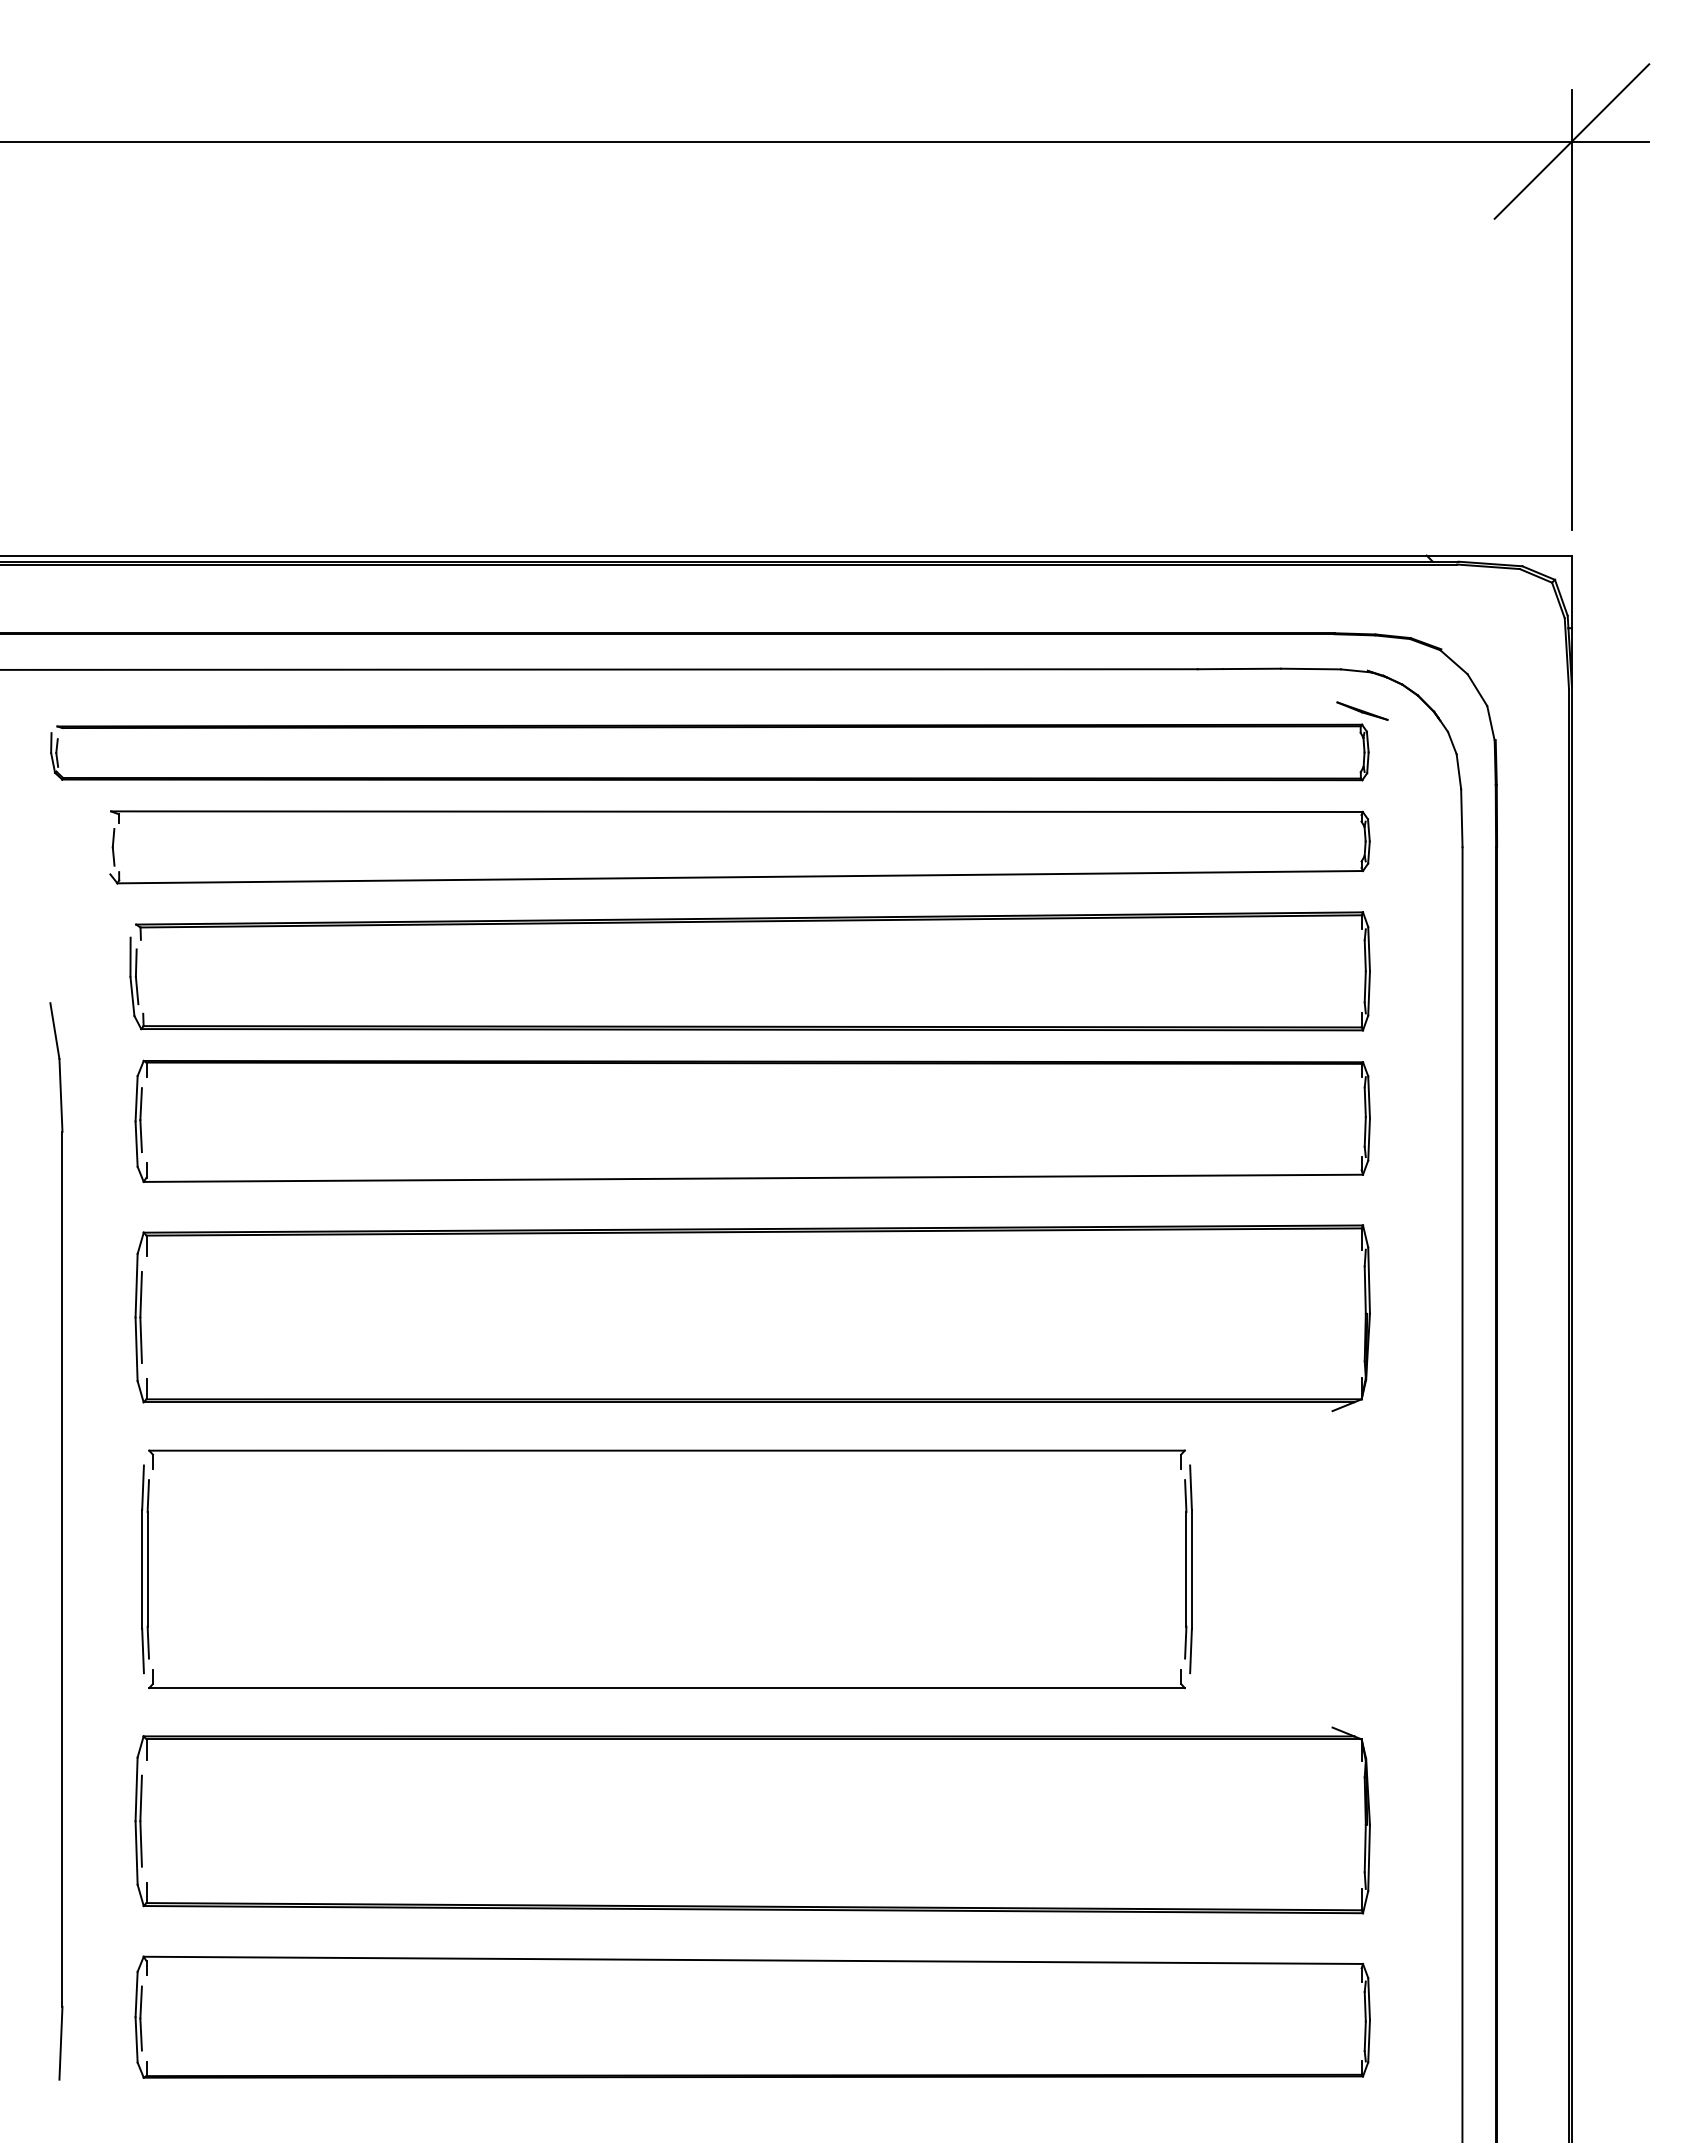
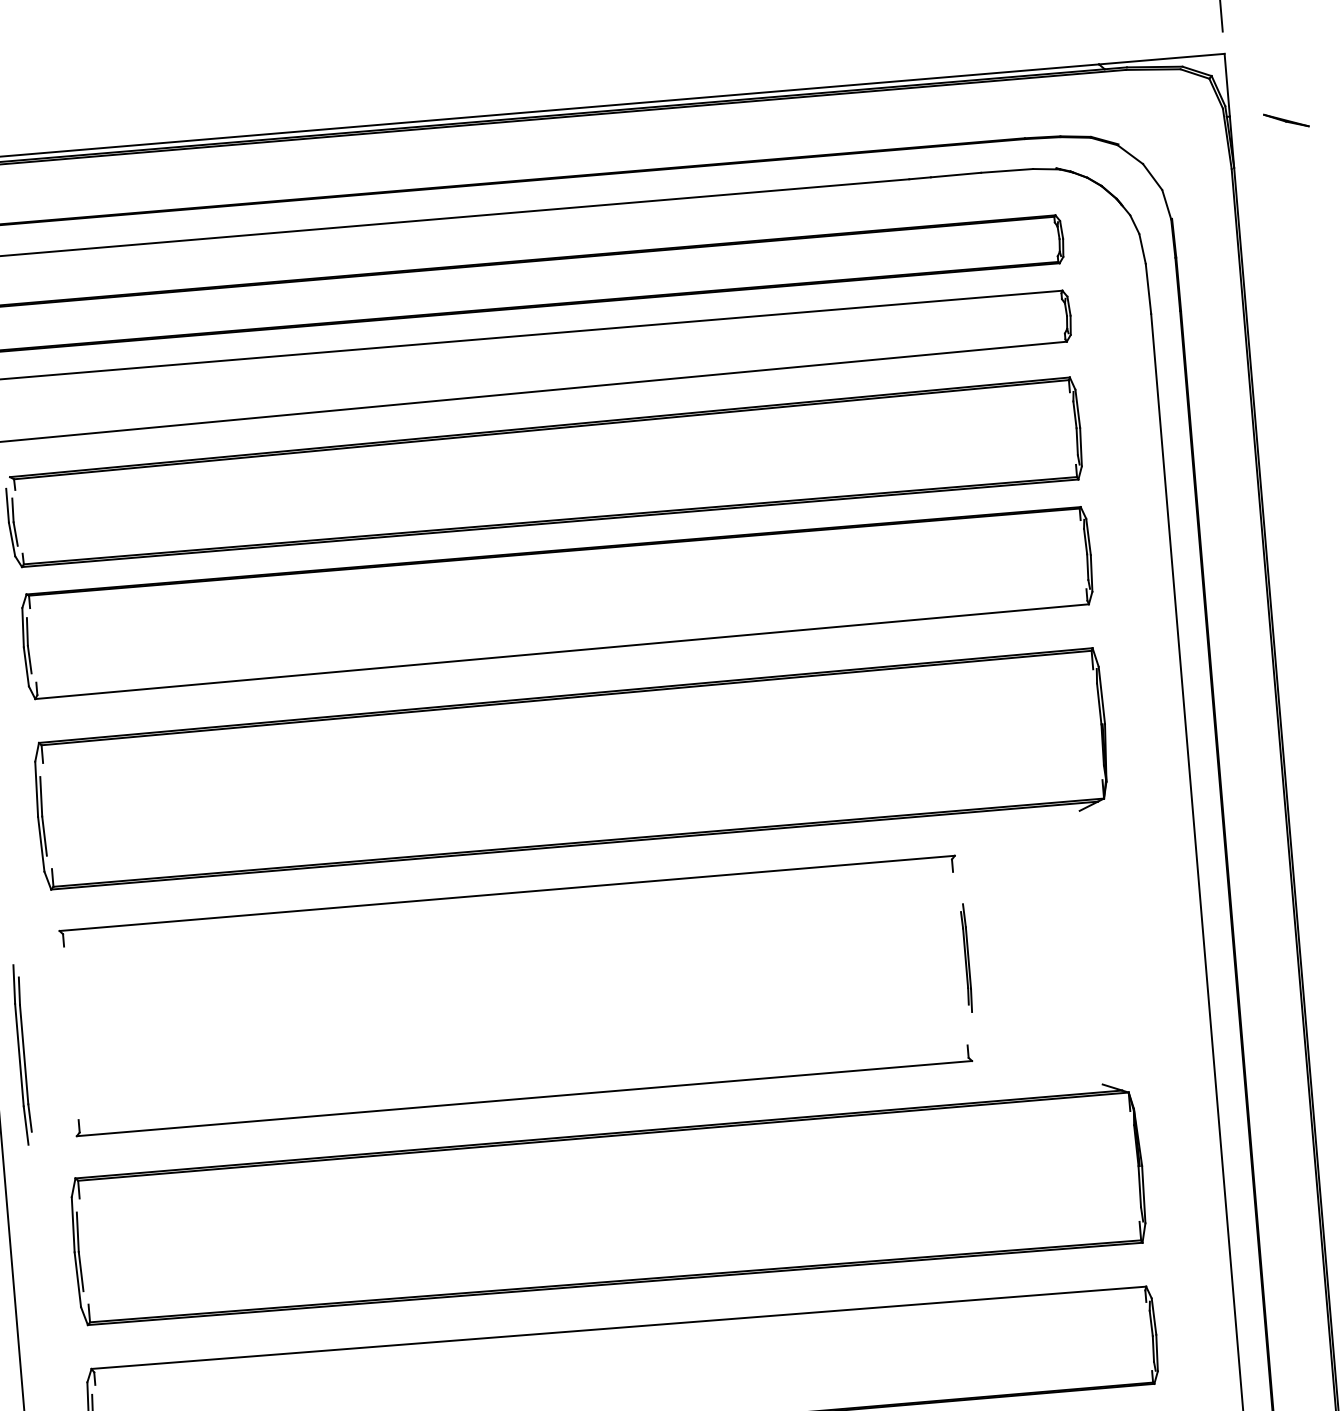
line: (1362, 710) -> (1286, 119), moved
part: (145, 1569) -> (22, 1055), moved
part: (1188, 1569) -> (966, 958), size x0.6

